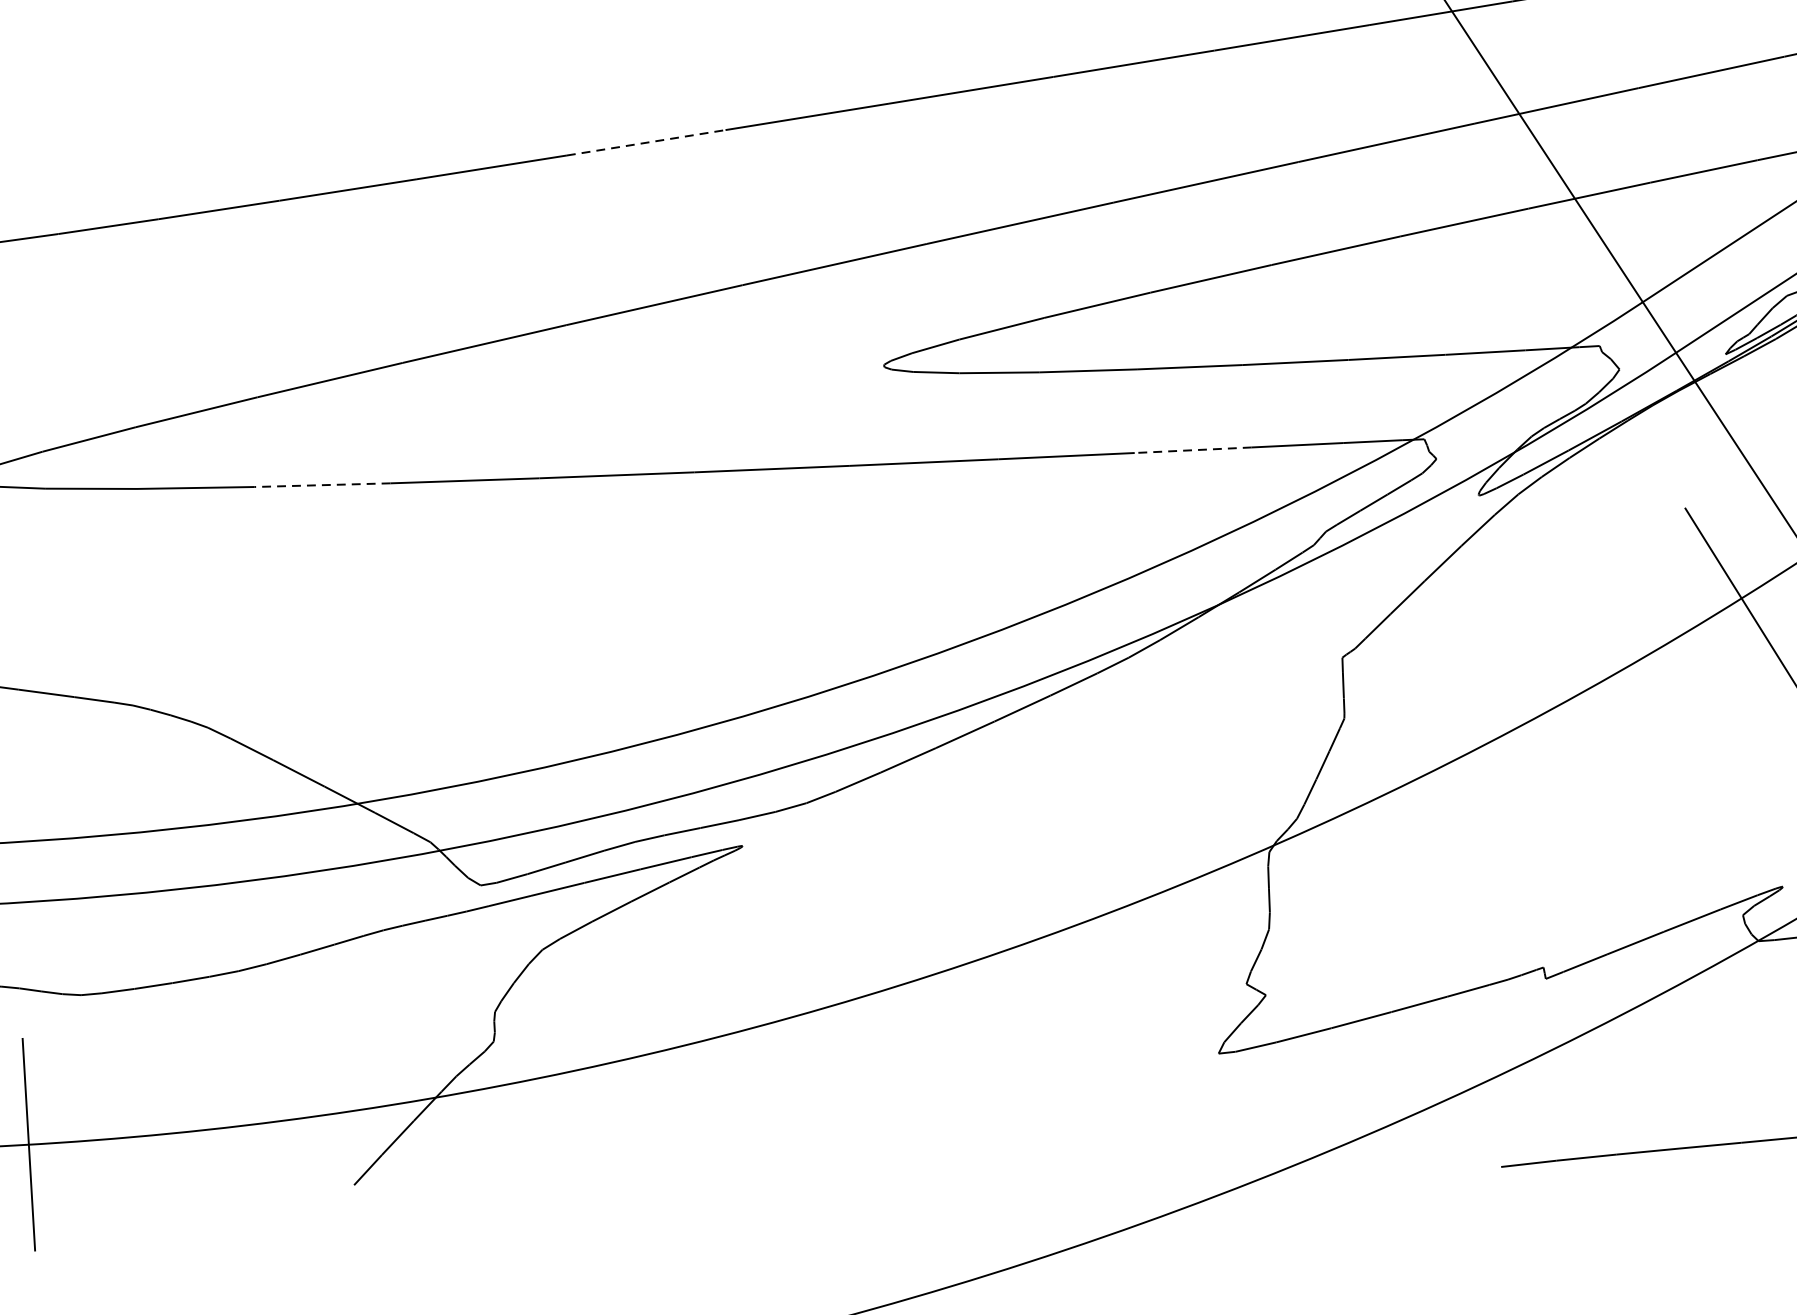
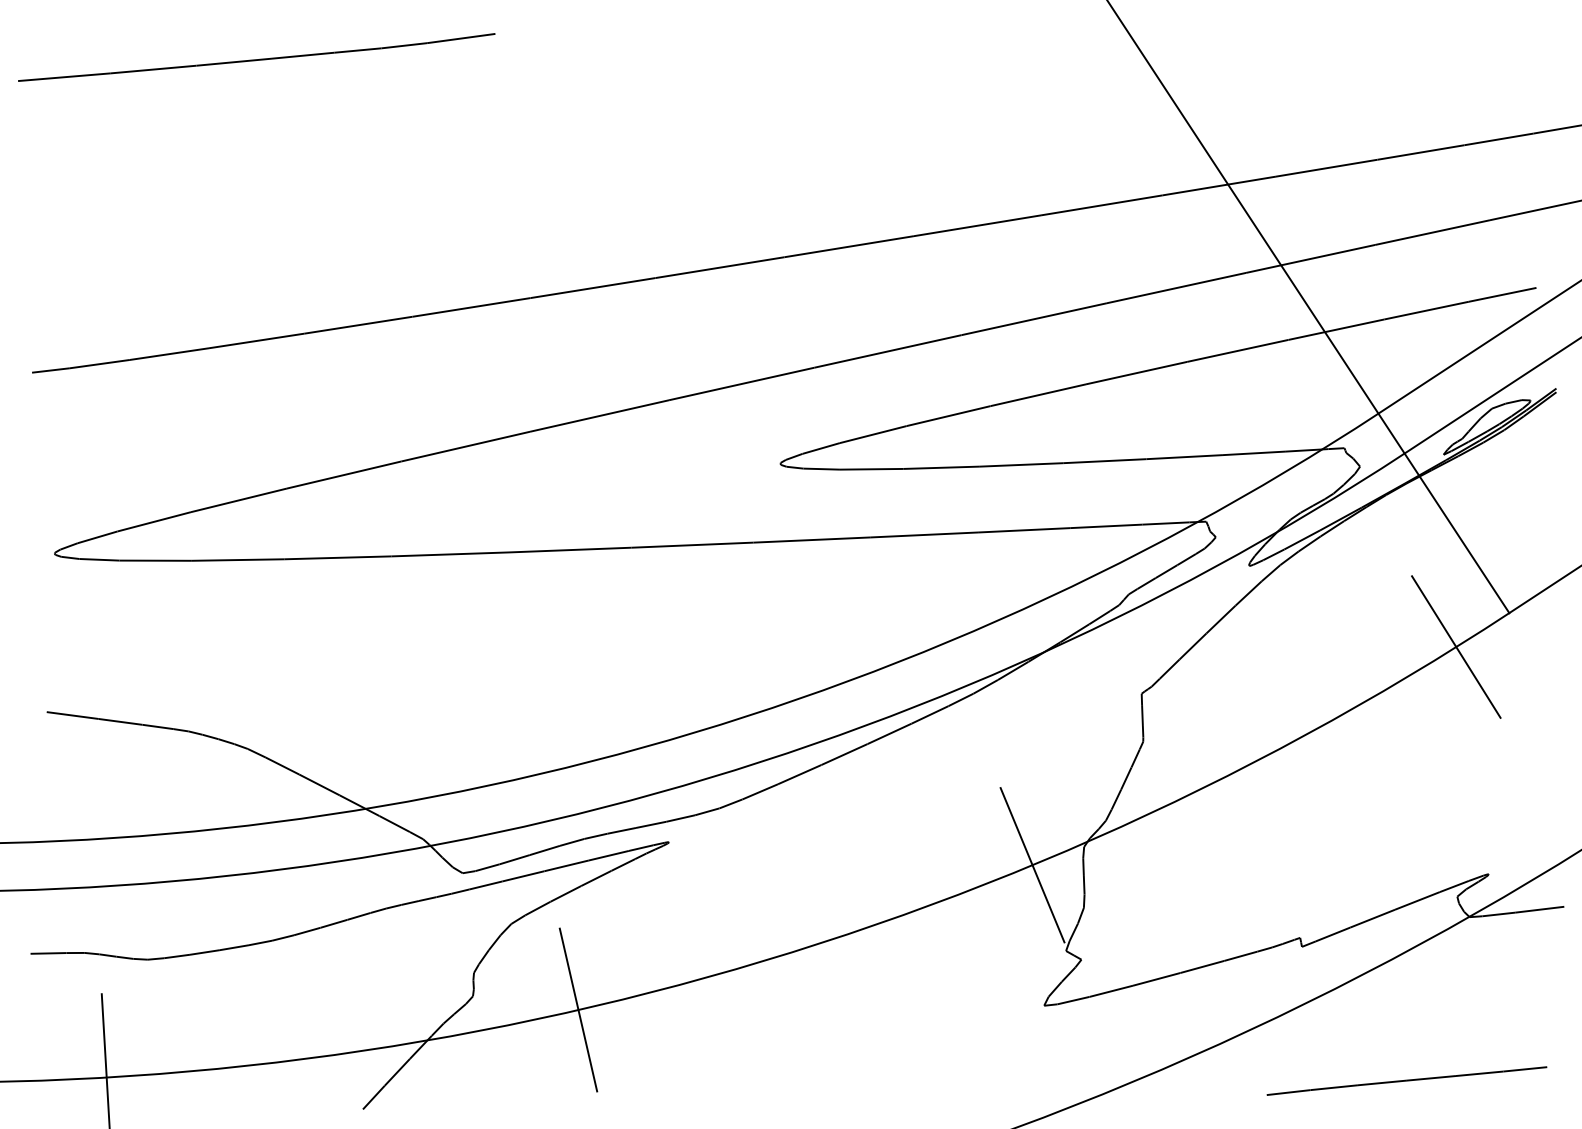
line: (646, 142) -> (593, 287), dashed -> solid
line: (1192, 450) -> (1023, 530), dashed -> solid
line: (321, 484) -> (337, 557), dashed -> solid
line: (1203, 875) -> (1032, 865), added
line: (627, 1058) -> (578, 1009), added

